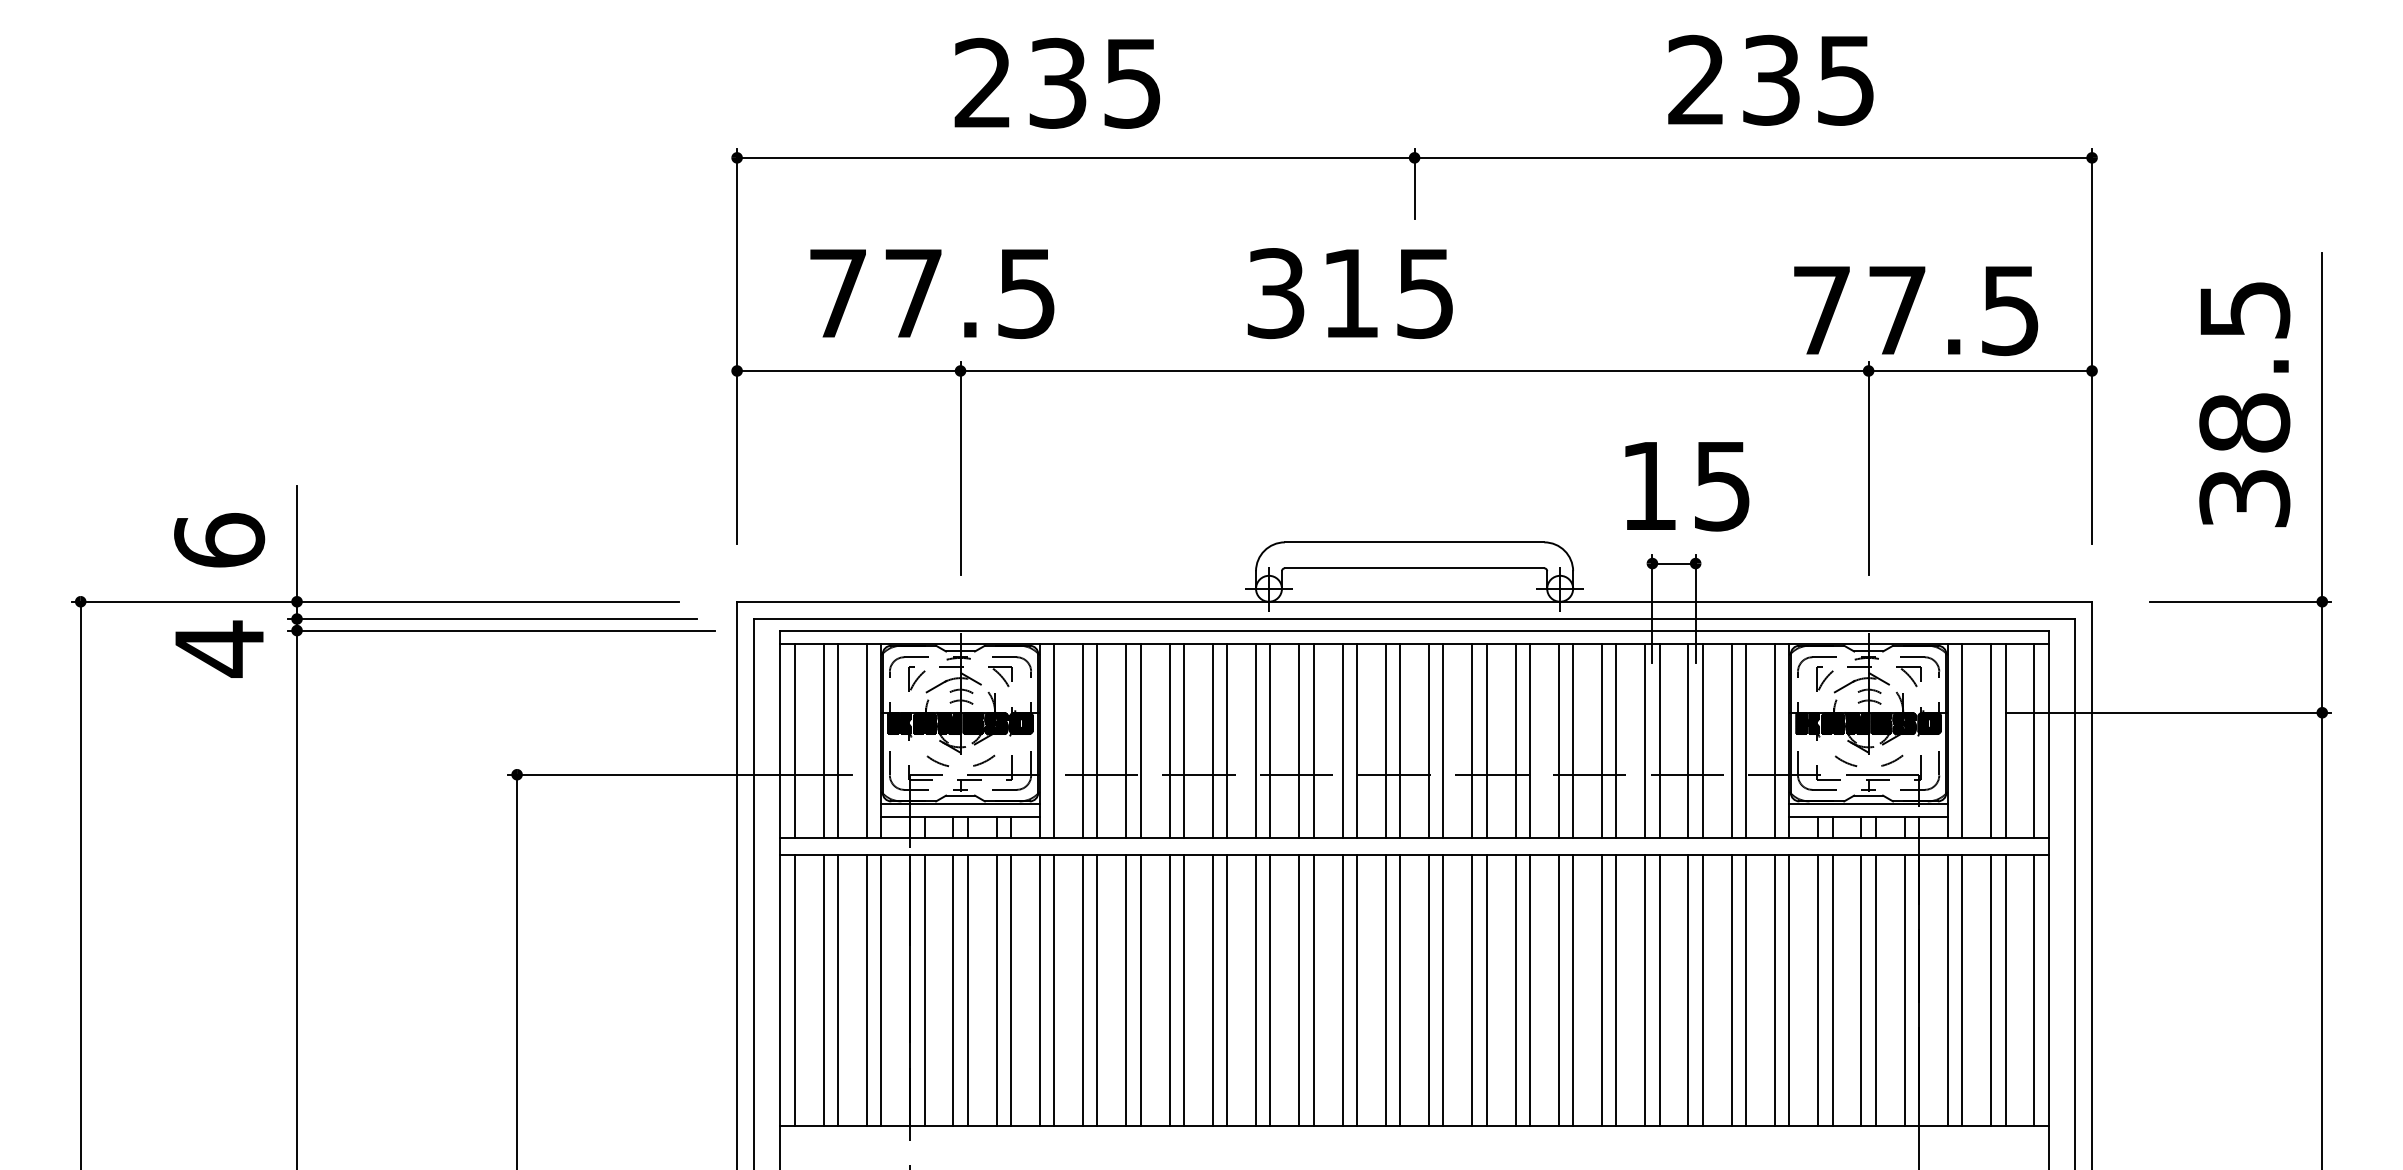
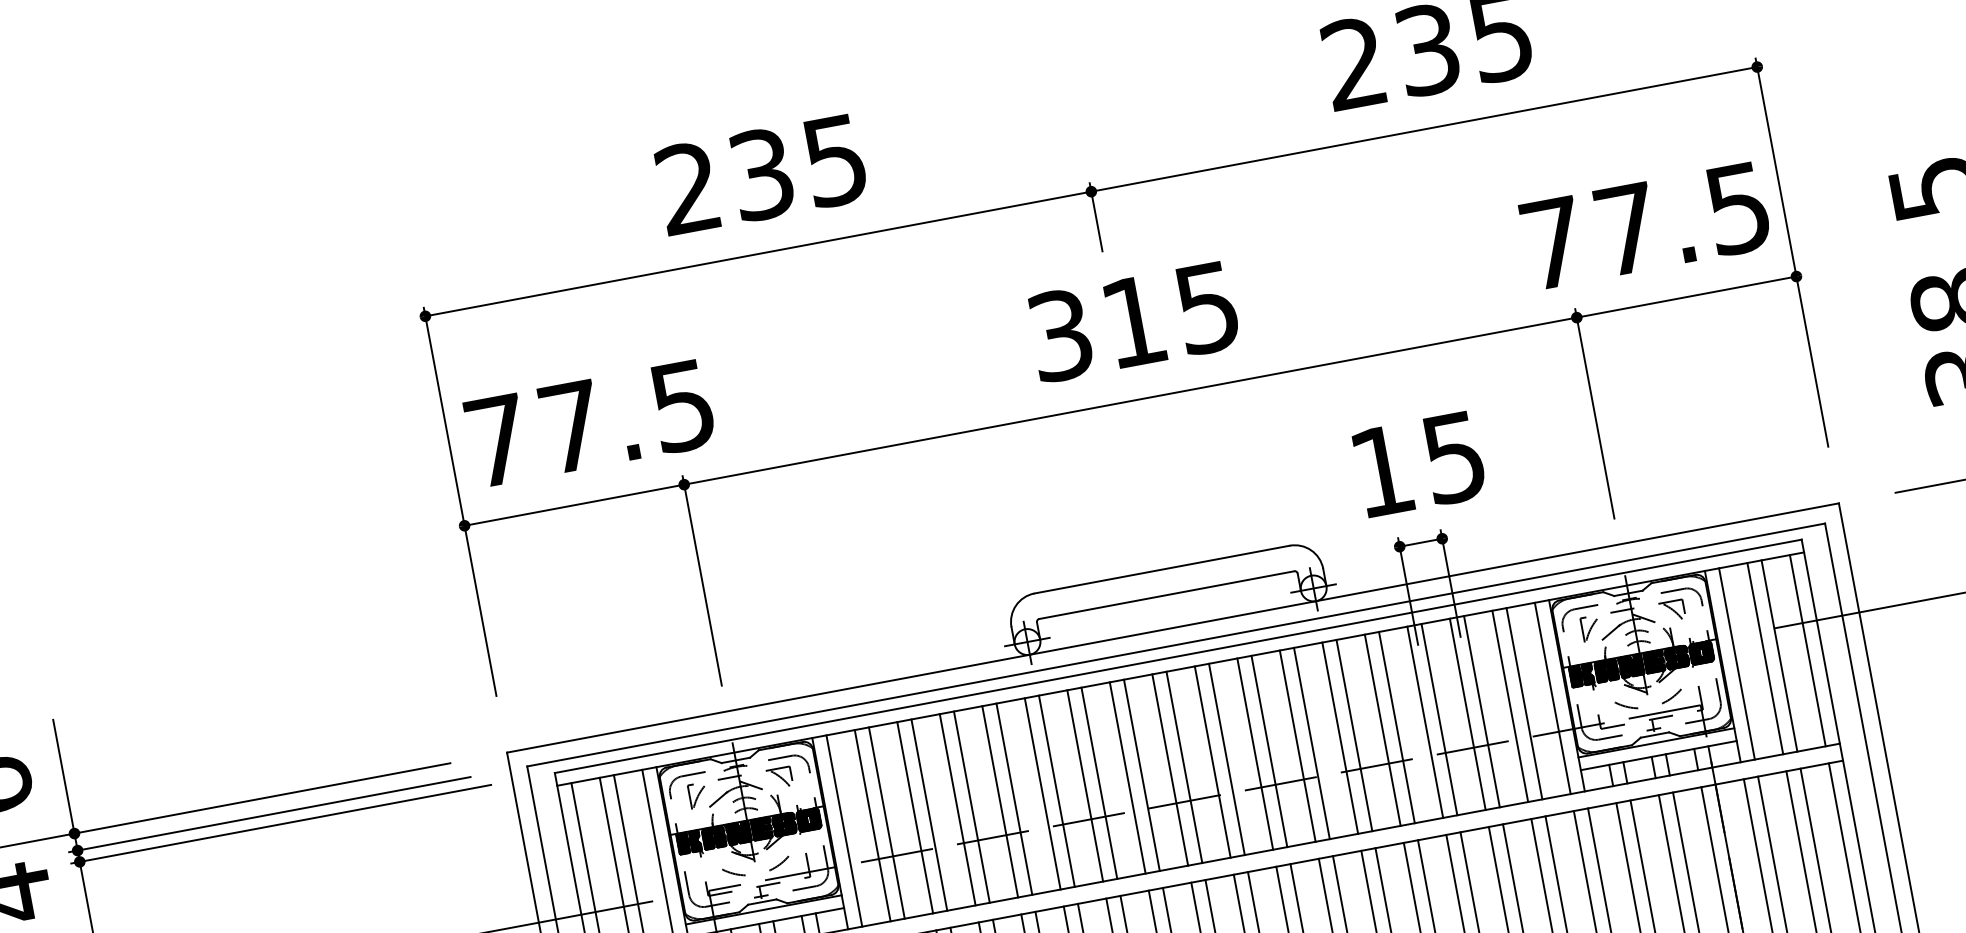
text: (1057, 82) -> (761, 173), moved
text: (932, 293) -> (590, 423), moved
text: (1349, 293) -> (1132, 321), moved
text: (1916, 310) -> (1645, 225), moved

